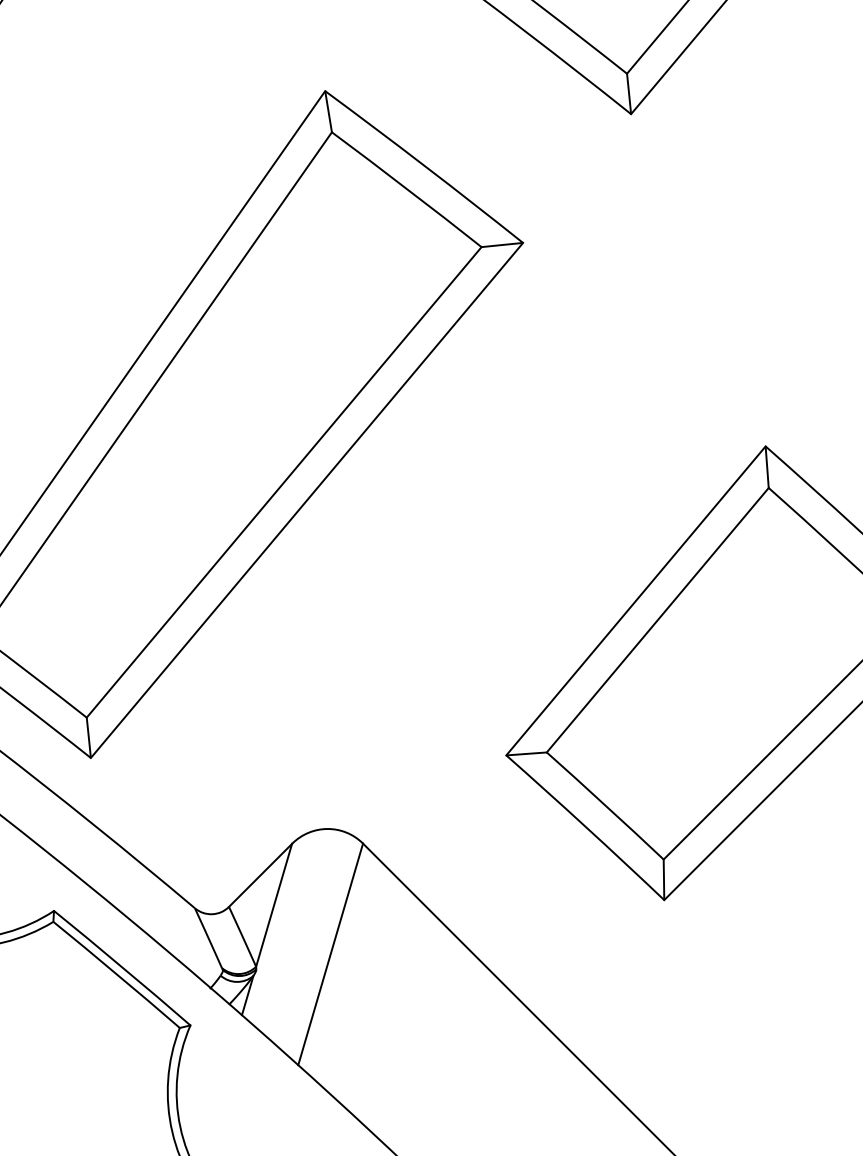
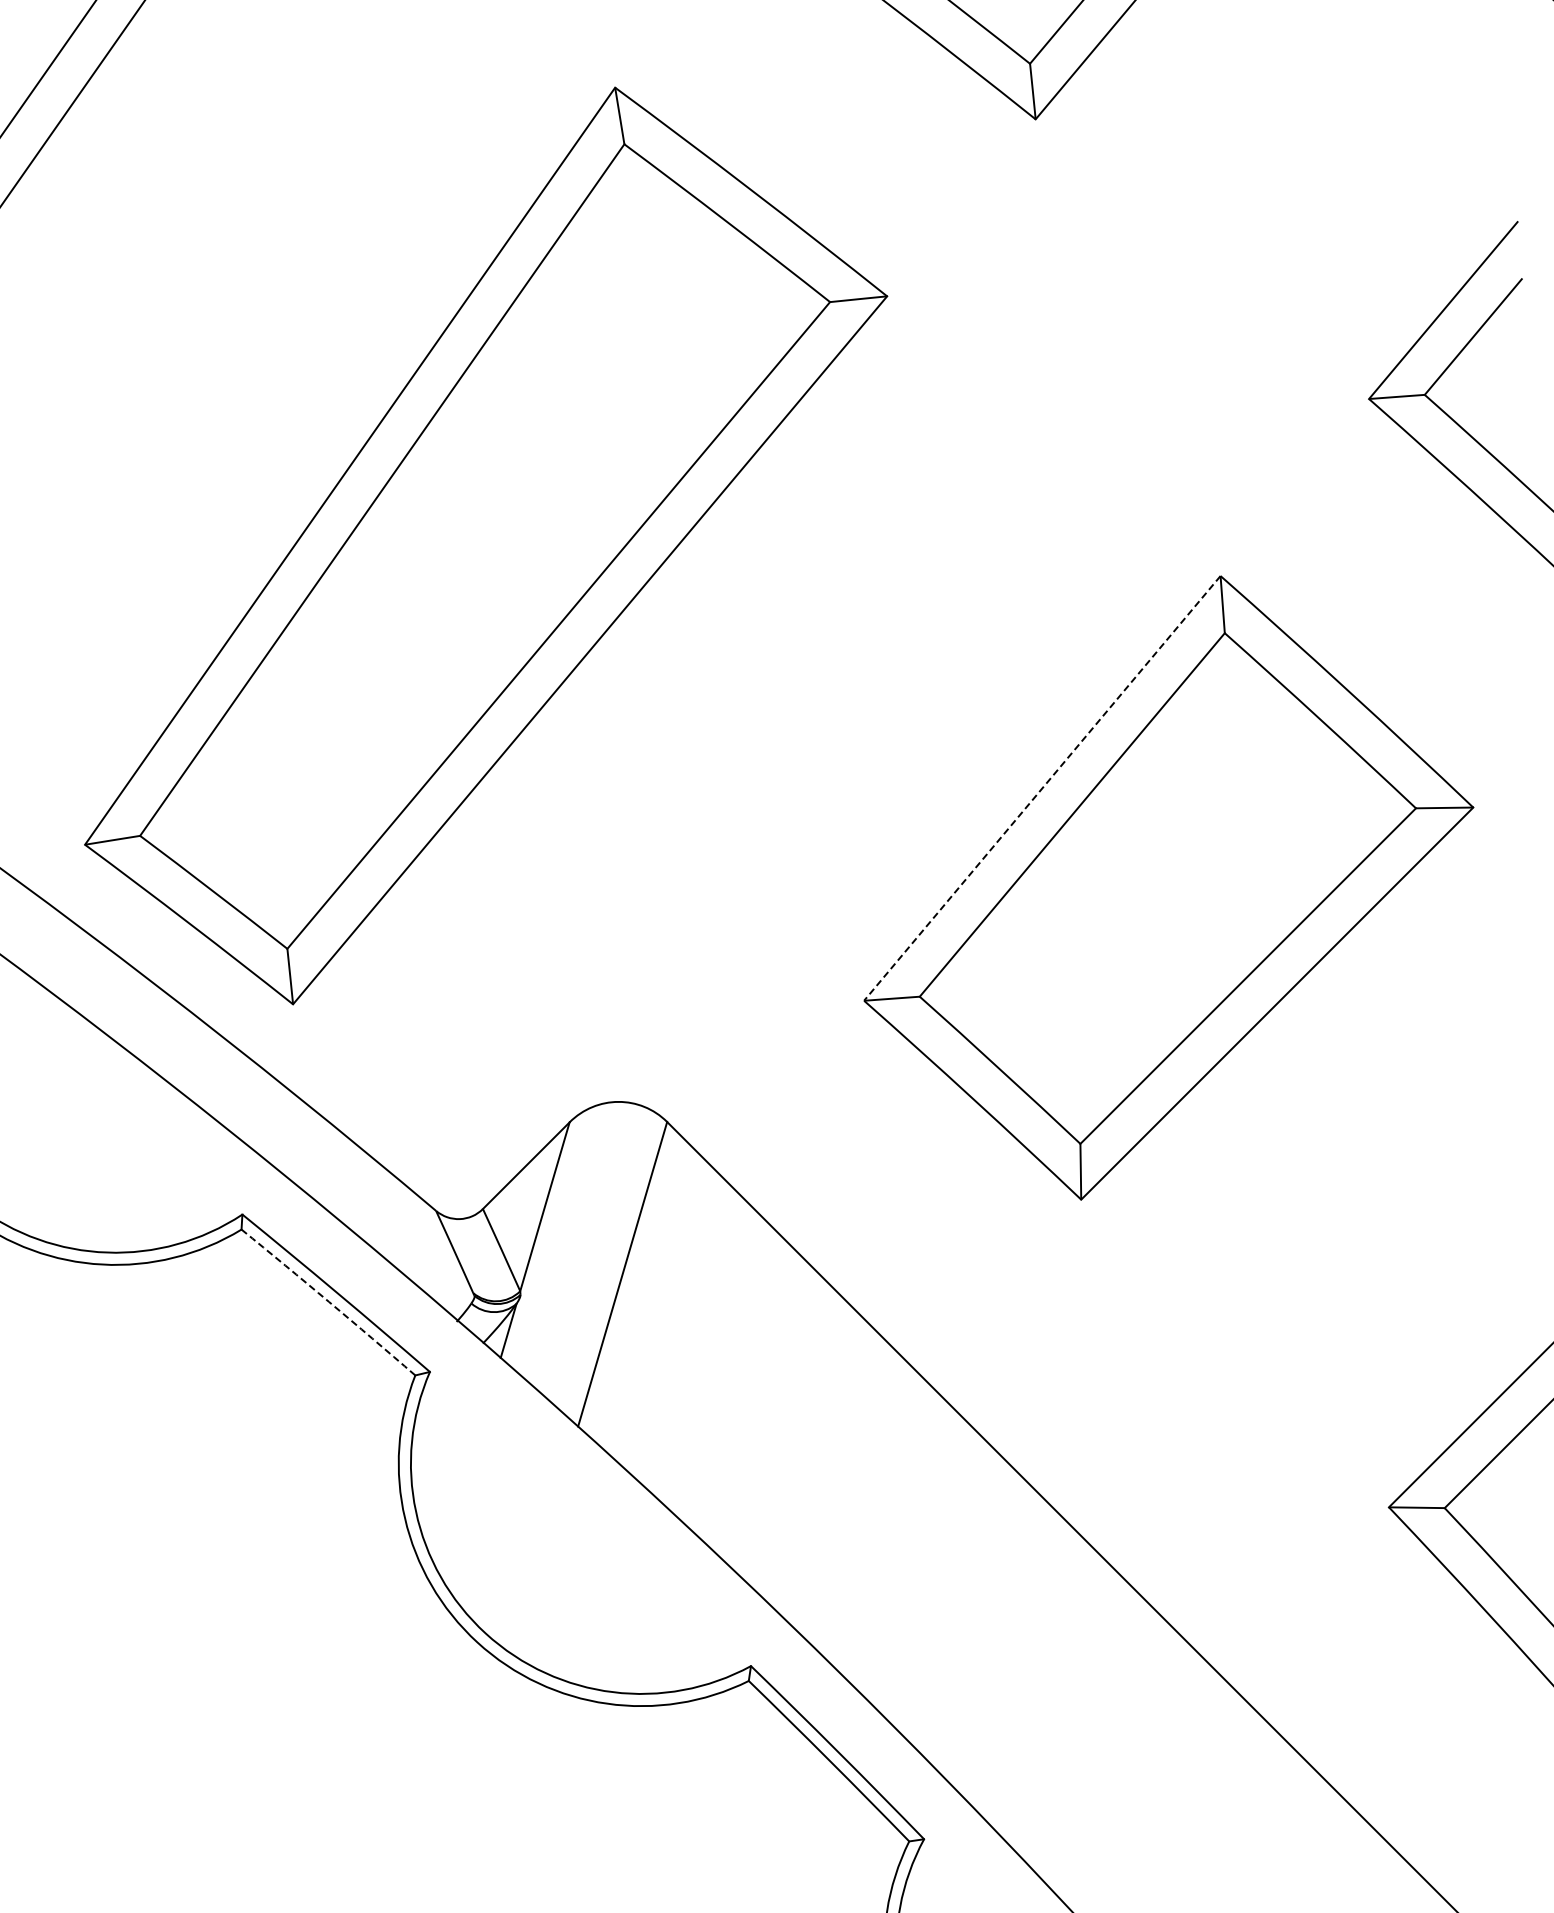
line: (636, 600) -> (1042, 788), solid -> dashed
arc: (116, 974) -> (328, 1301), solid -> dashed

